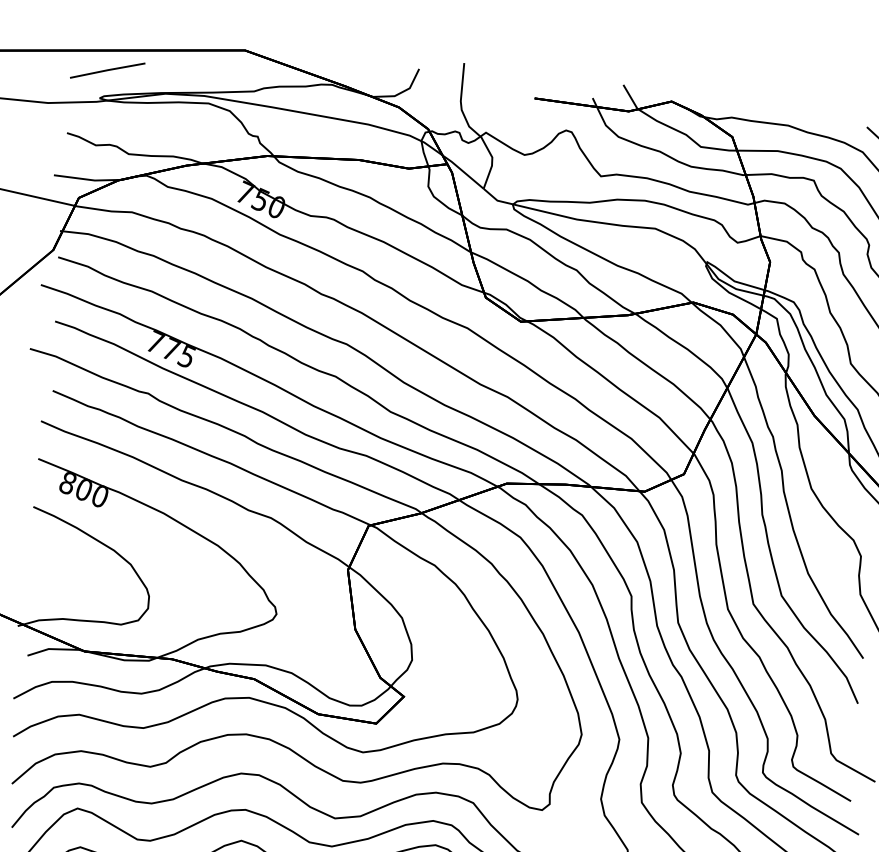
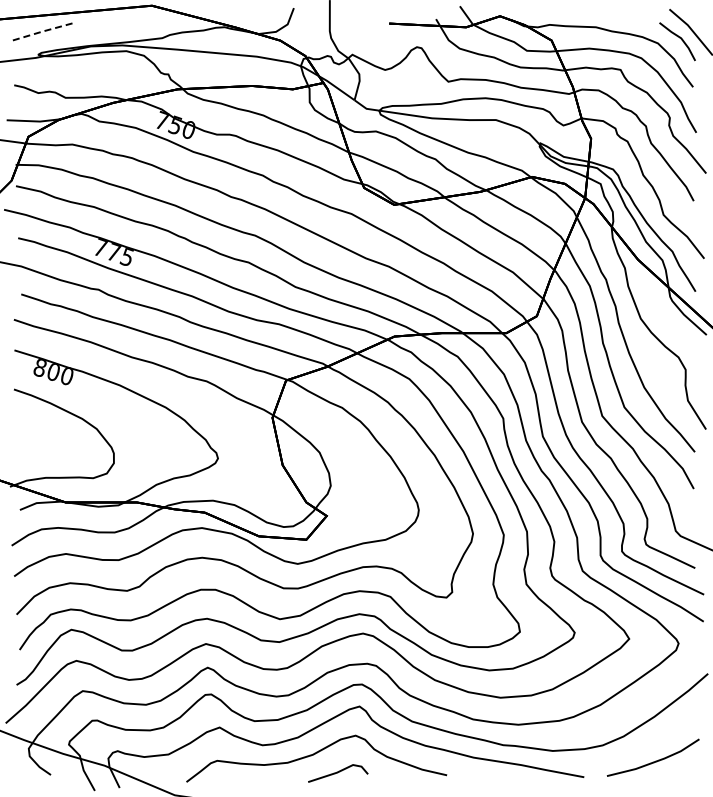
line: (107, 70) -> (42, 31), solid -> dashed

